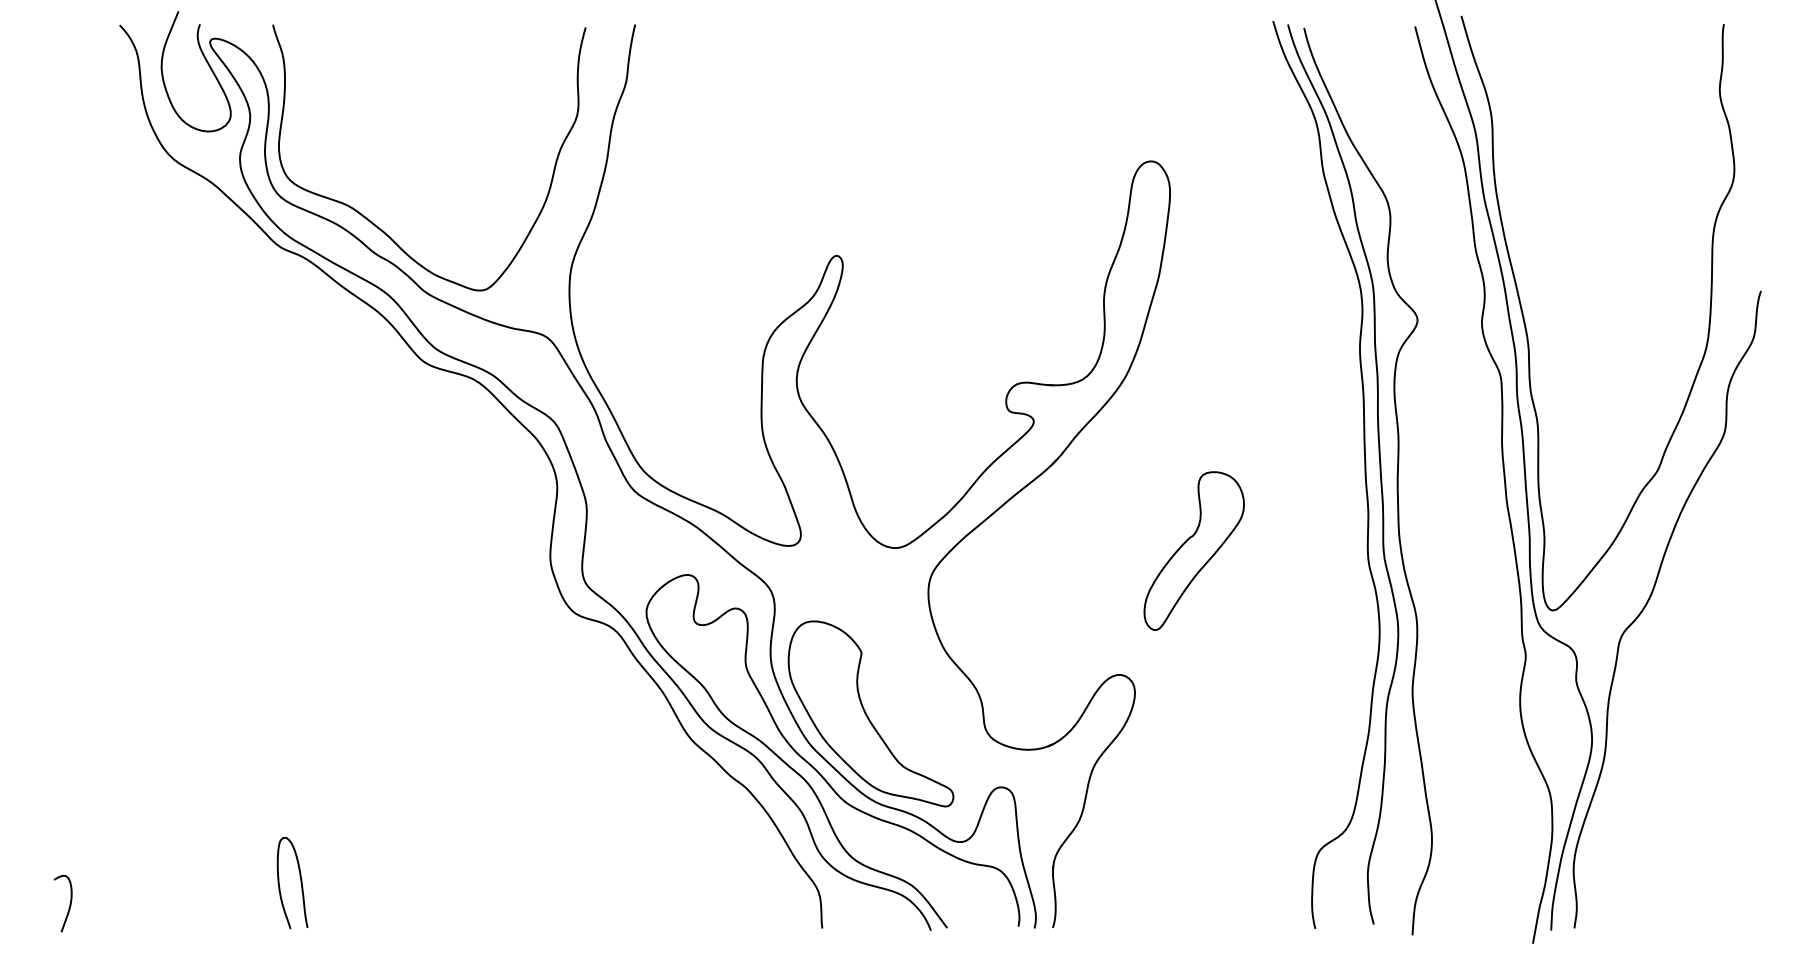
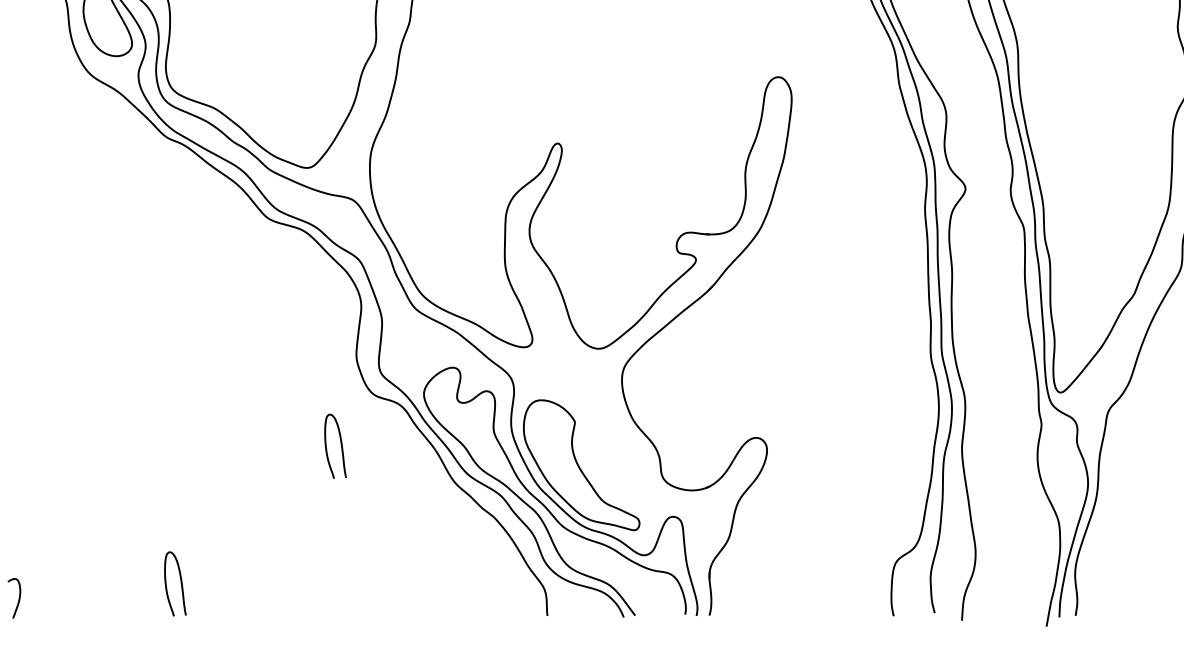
part: (1193, 550) -> (808, 350), removed
curve: (528, 687) -> (341, 446), added

